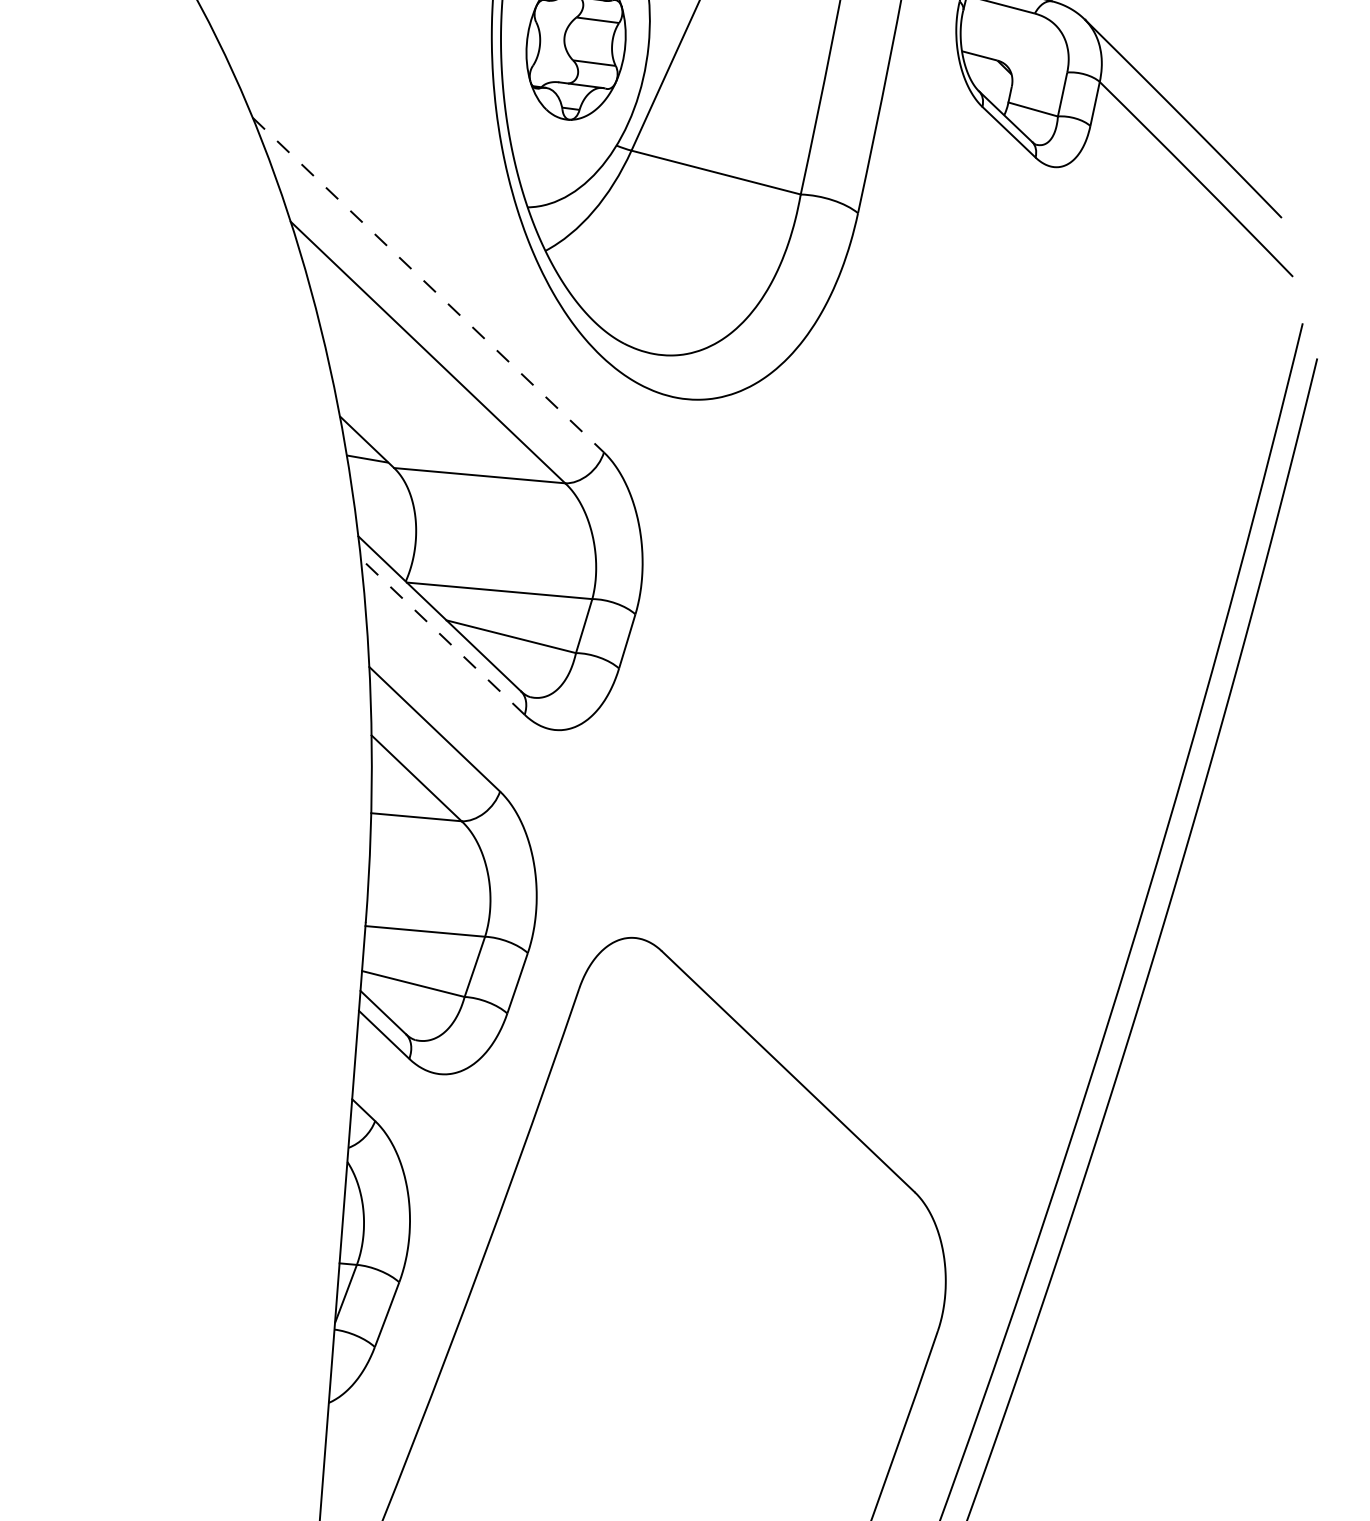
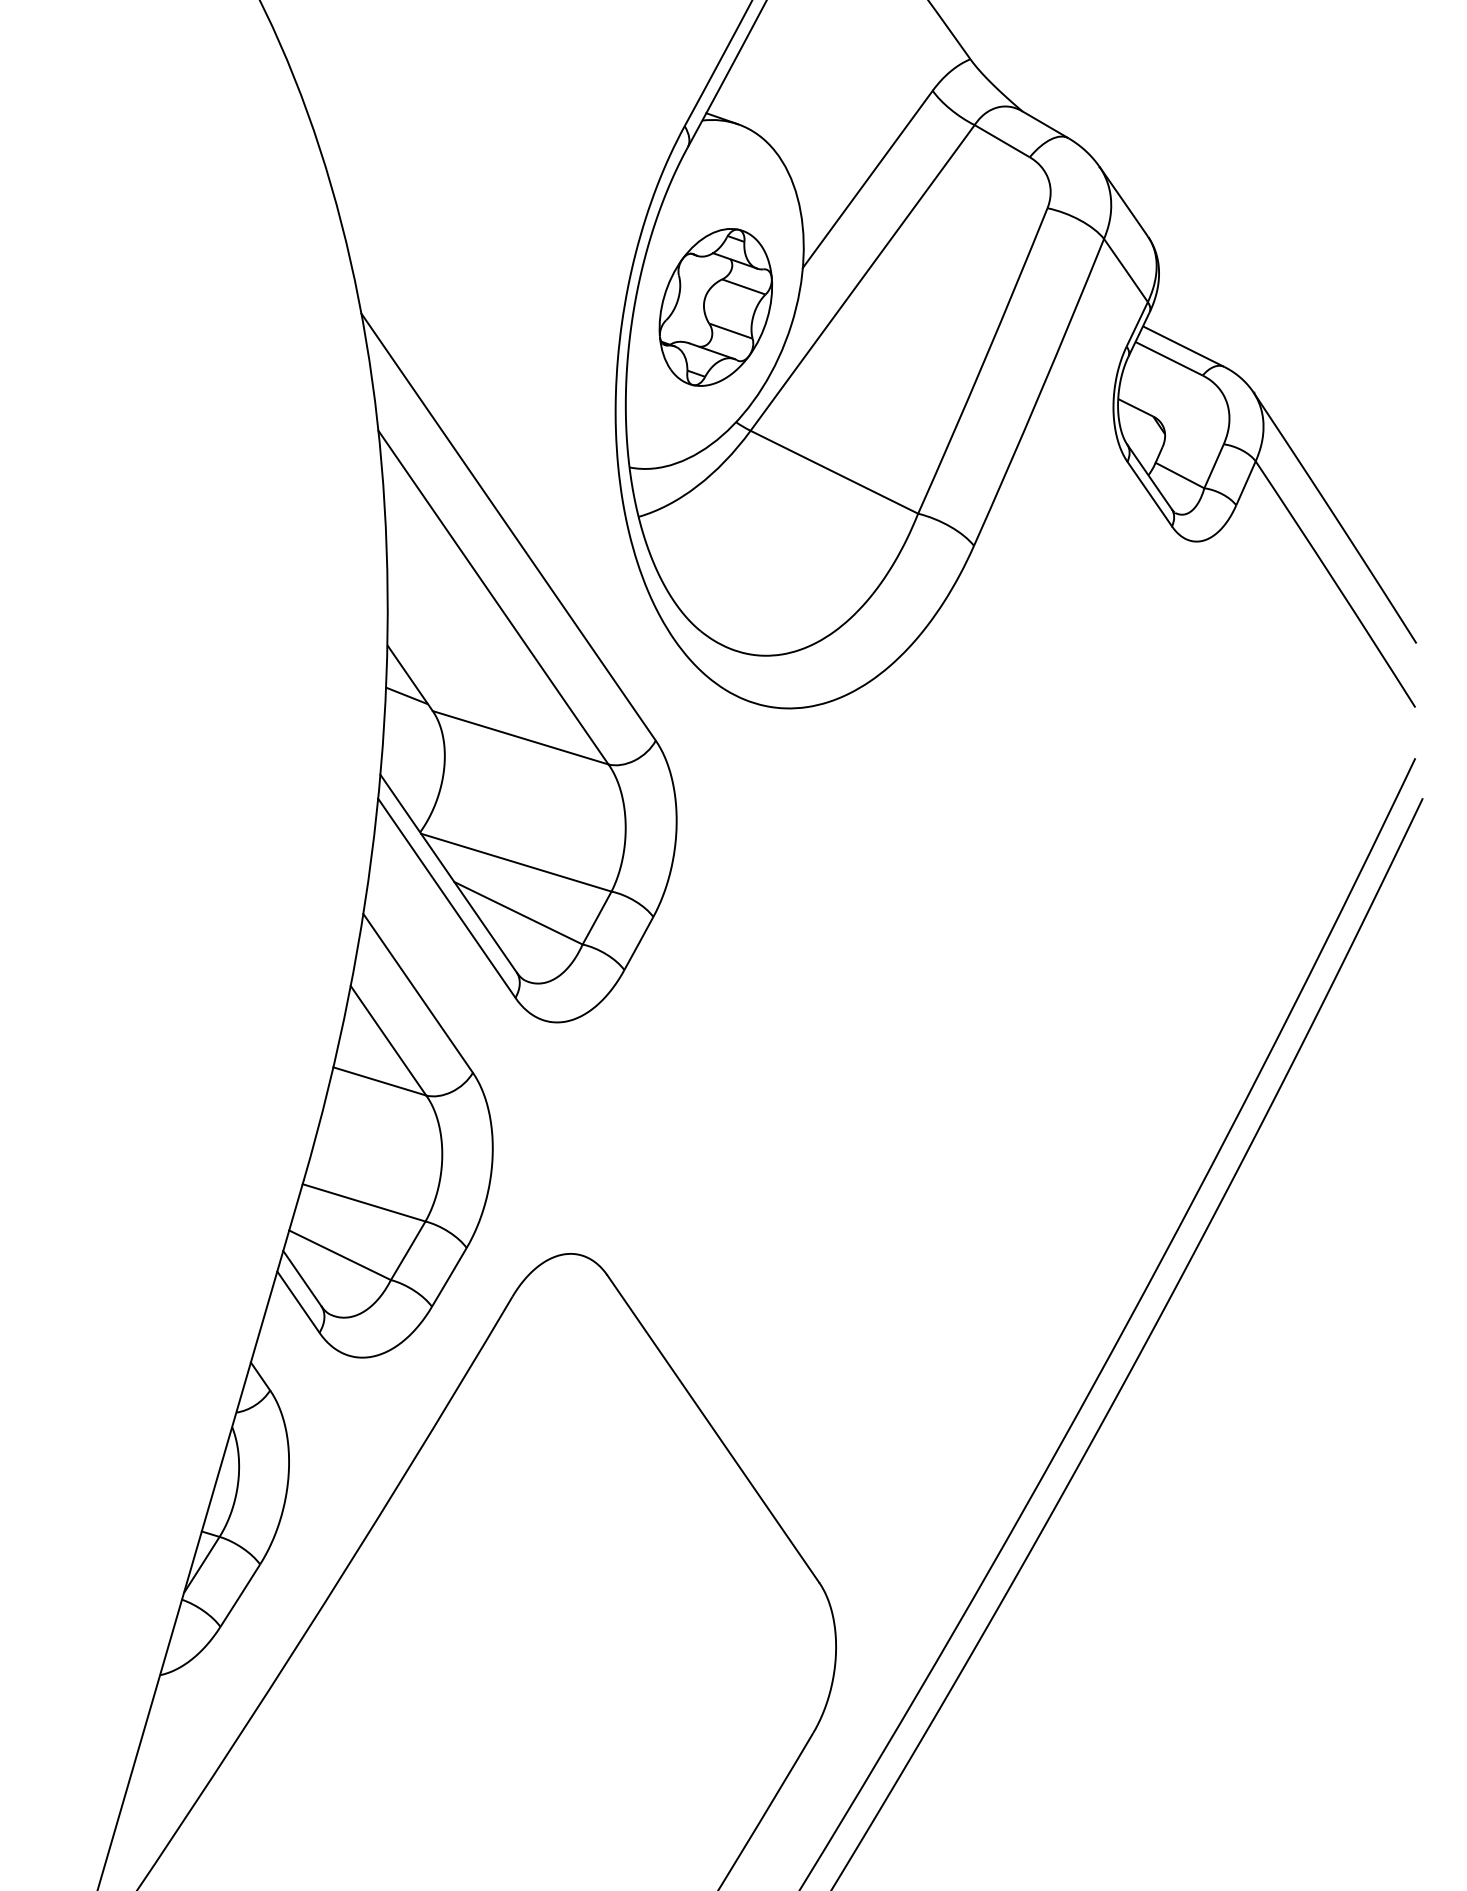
line: (428, 285) -> (508, 527), dashed -> solid
line: (442, 637) -> (446, 898), dashed -> solid

